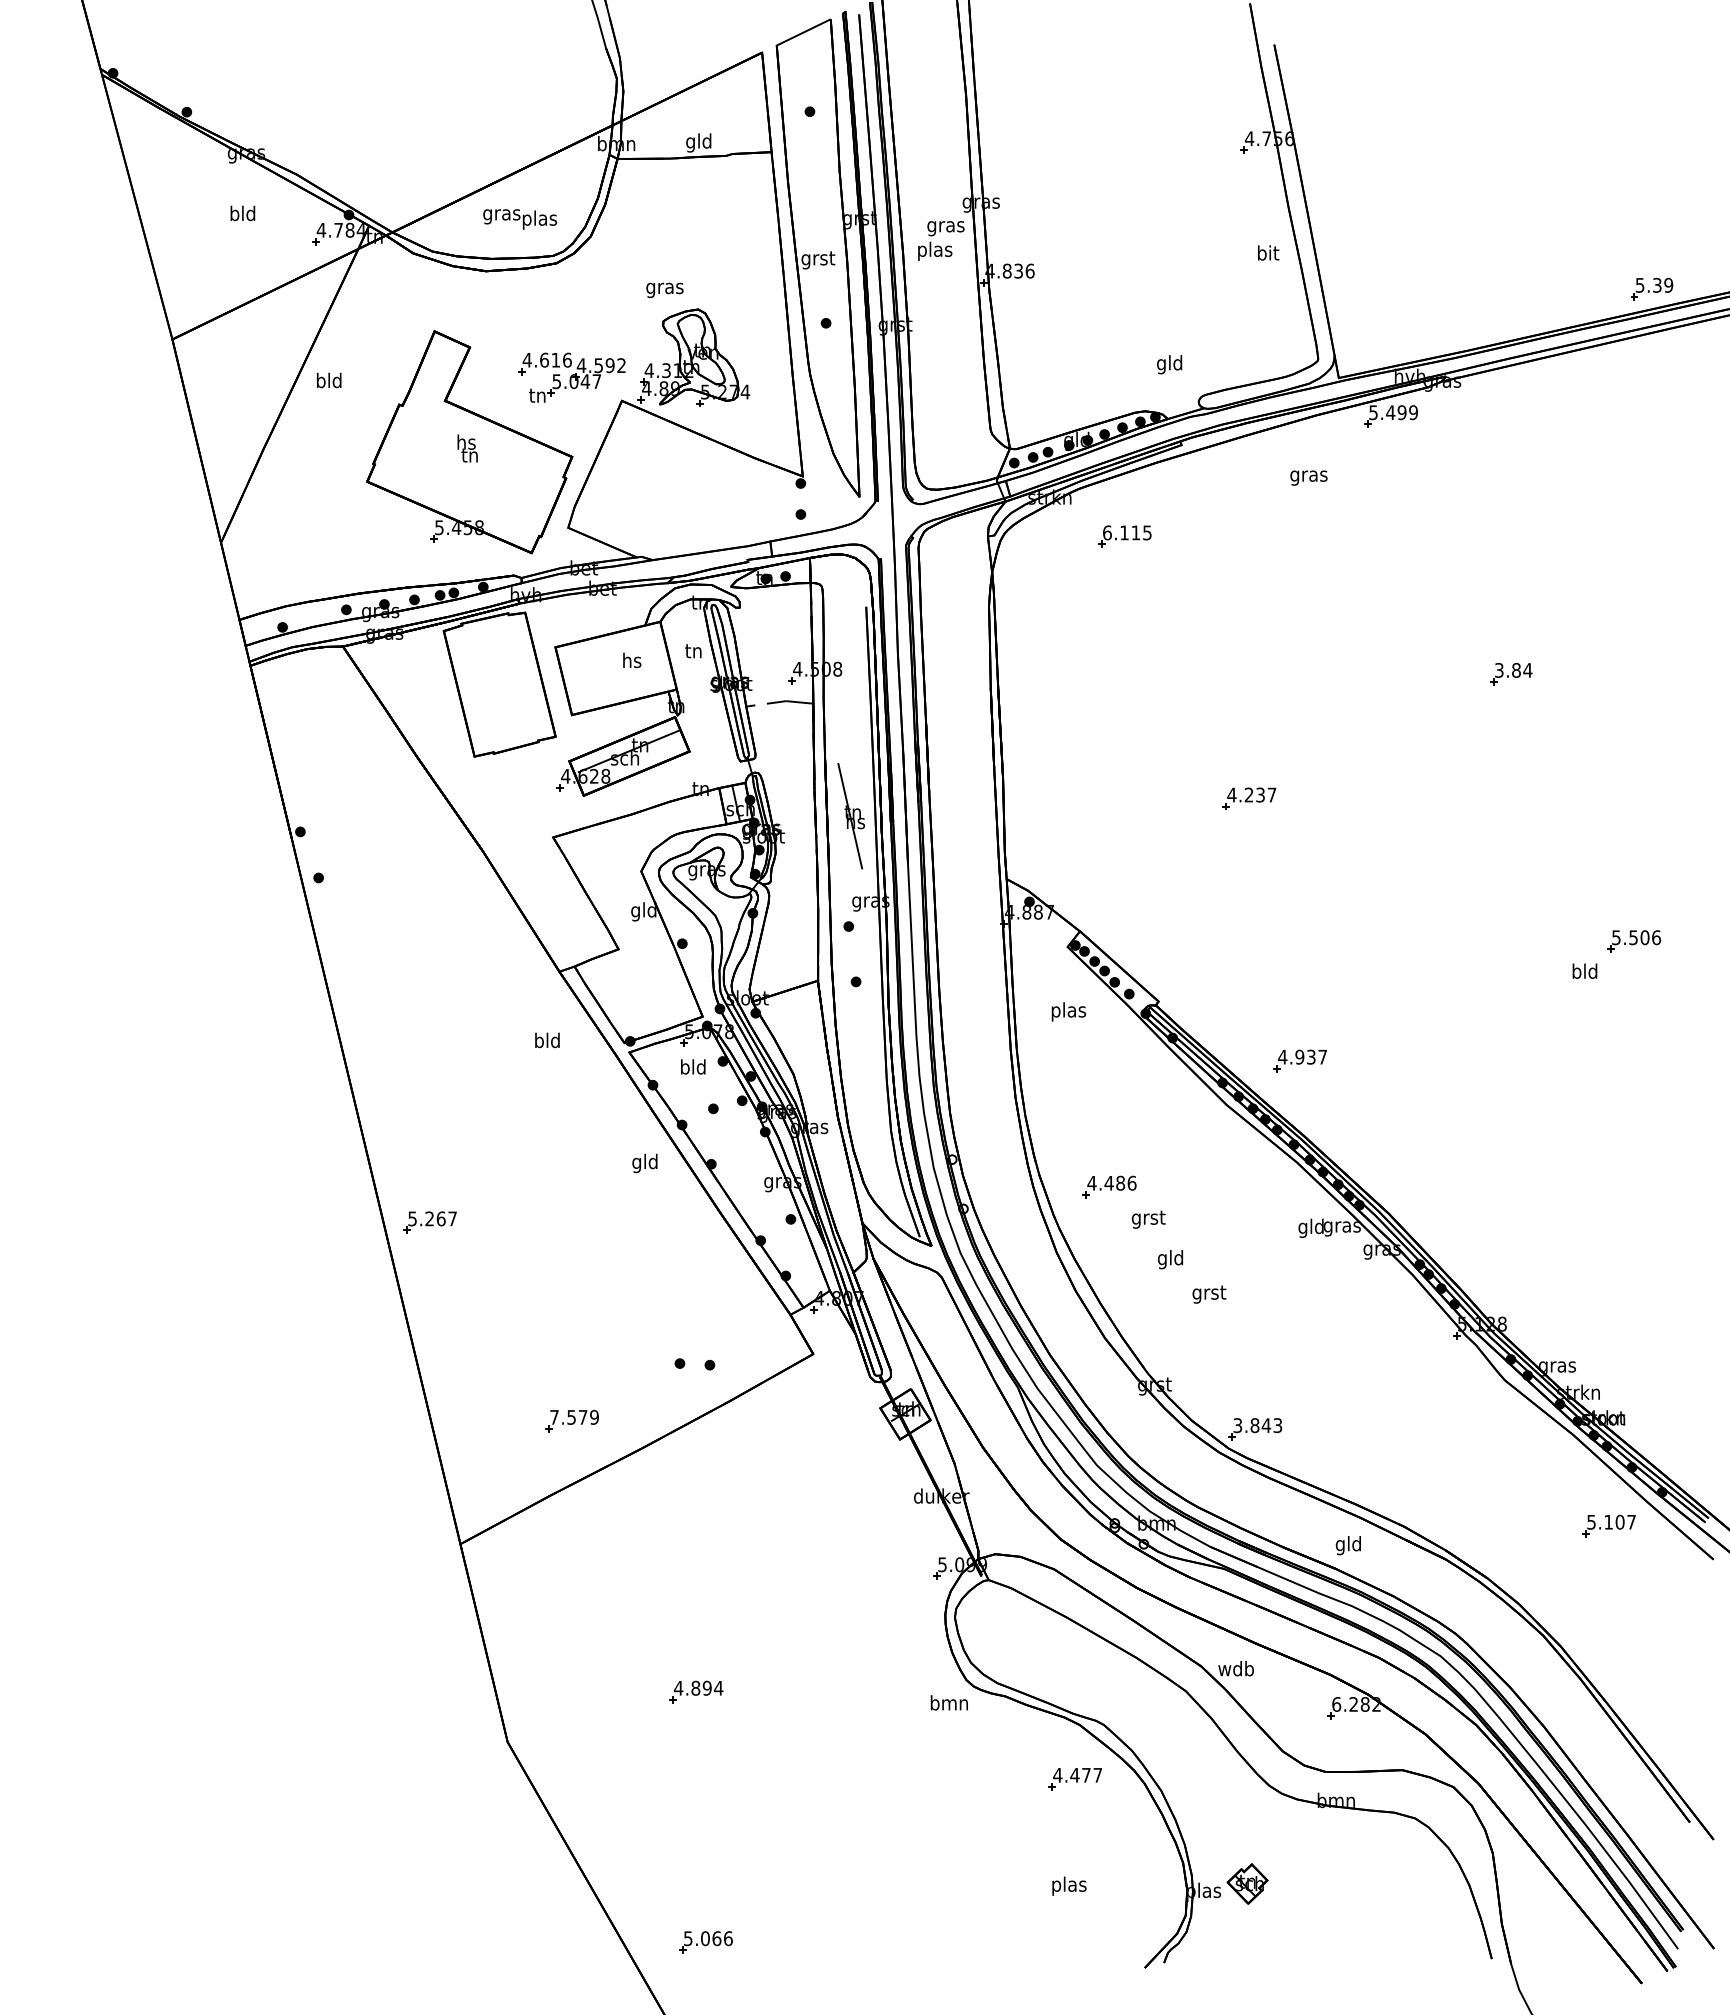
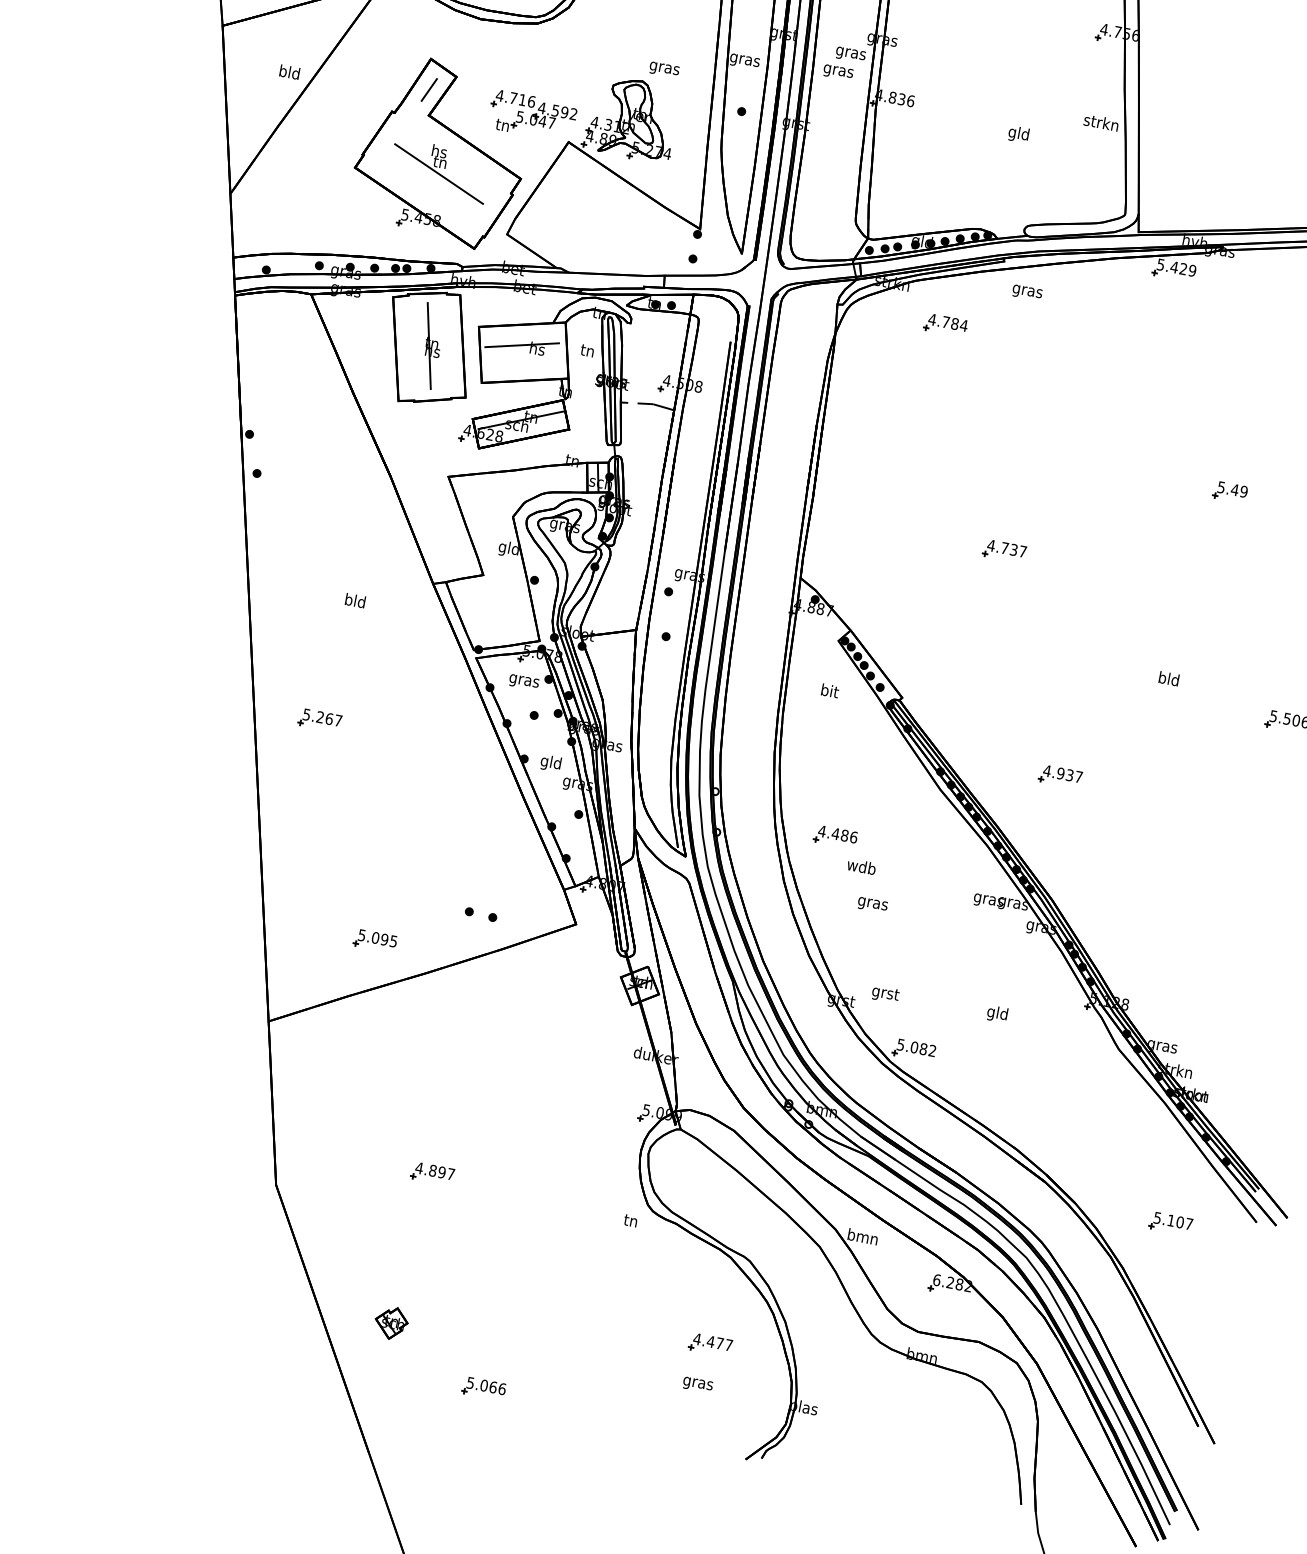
text: (934, 250) -> (838, 70), plas -> gras
text: (1267, 252) -> (1101, 122), bit -> strkn
text: (817, 260) -> (744, 60), grst -> gras
text: (664, 289) -> (664, 69), moved
text: (544, 359) -> (513, 97), 4.616 -> 4.716
text: (1169, 364) -> (1018, 134), moved
line: (439, 369) -> (429, 89), added
text: (329, 380) -> (290, 72), moved
text: (1401, 412) -> (1183, 268), 5.499 -> 5.429
line: (470, 469) -> (438, 173), added
text: (1308, 477) -> (1027, 292), moved
text: (1127, 532) -> (948, 322), 6.115 -> 4.784
line: (612, 659) -> (522, 345), added
text: (1513, 670) -> (1232, 489), 3.84 -> 5.49
text: (1248, 794) -> (1004, 547), 4.237 -> 4.737
part: (850, 816) -> (429, 346), moved
text: (1584, 970) -> (1168, 678), moved
text: (1068, 1011) -> (829, 692), plas -> bit
text: (547, 1040) -> (355, 600), moved
part: (1299, 1060) -> (1060, 776), moved
text: (692, 1068) -> (523, 680), bld -> gras
text: (644, 1163) -> (550, 763), moved
text: (1148, 1218) -> (861, 867), grst -> wdb
part: (429, 1222) -> (319, 720), moved
text: (1310, 1227) -> (988, 899), gld -> gras
text: (1170, 1259) -> (872, 903), gld -> gras
text: (1209, 1294) -> (885, 994), moved
text: (574, 1417) -> (377, 938), 7.579 -> 5.095
text: (1258, 1425) -> (917, 1047), 3.843 -> 5.082
part: (1608, 1525) -> (1170, 1223), moved
text: (1347, 1545) -> (996, 1013), moved
text: (1235, 1668) -> (862, 1236), wdb -> bmn
text: (718, 1688) -> (450, 1174), 4.894 -> 4.897
text: (948, 1702) -> (630, 1220), bmn -> tn
part: (1074, 1779) -> (709, 1345), moved
part: (1247, 1883) -> (391, 1322), moved
text: (1068, 1885) -> (697, 1382), plas -> gras
part: (705, 1942) -> (483, 1388), moved

